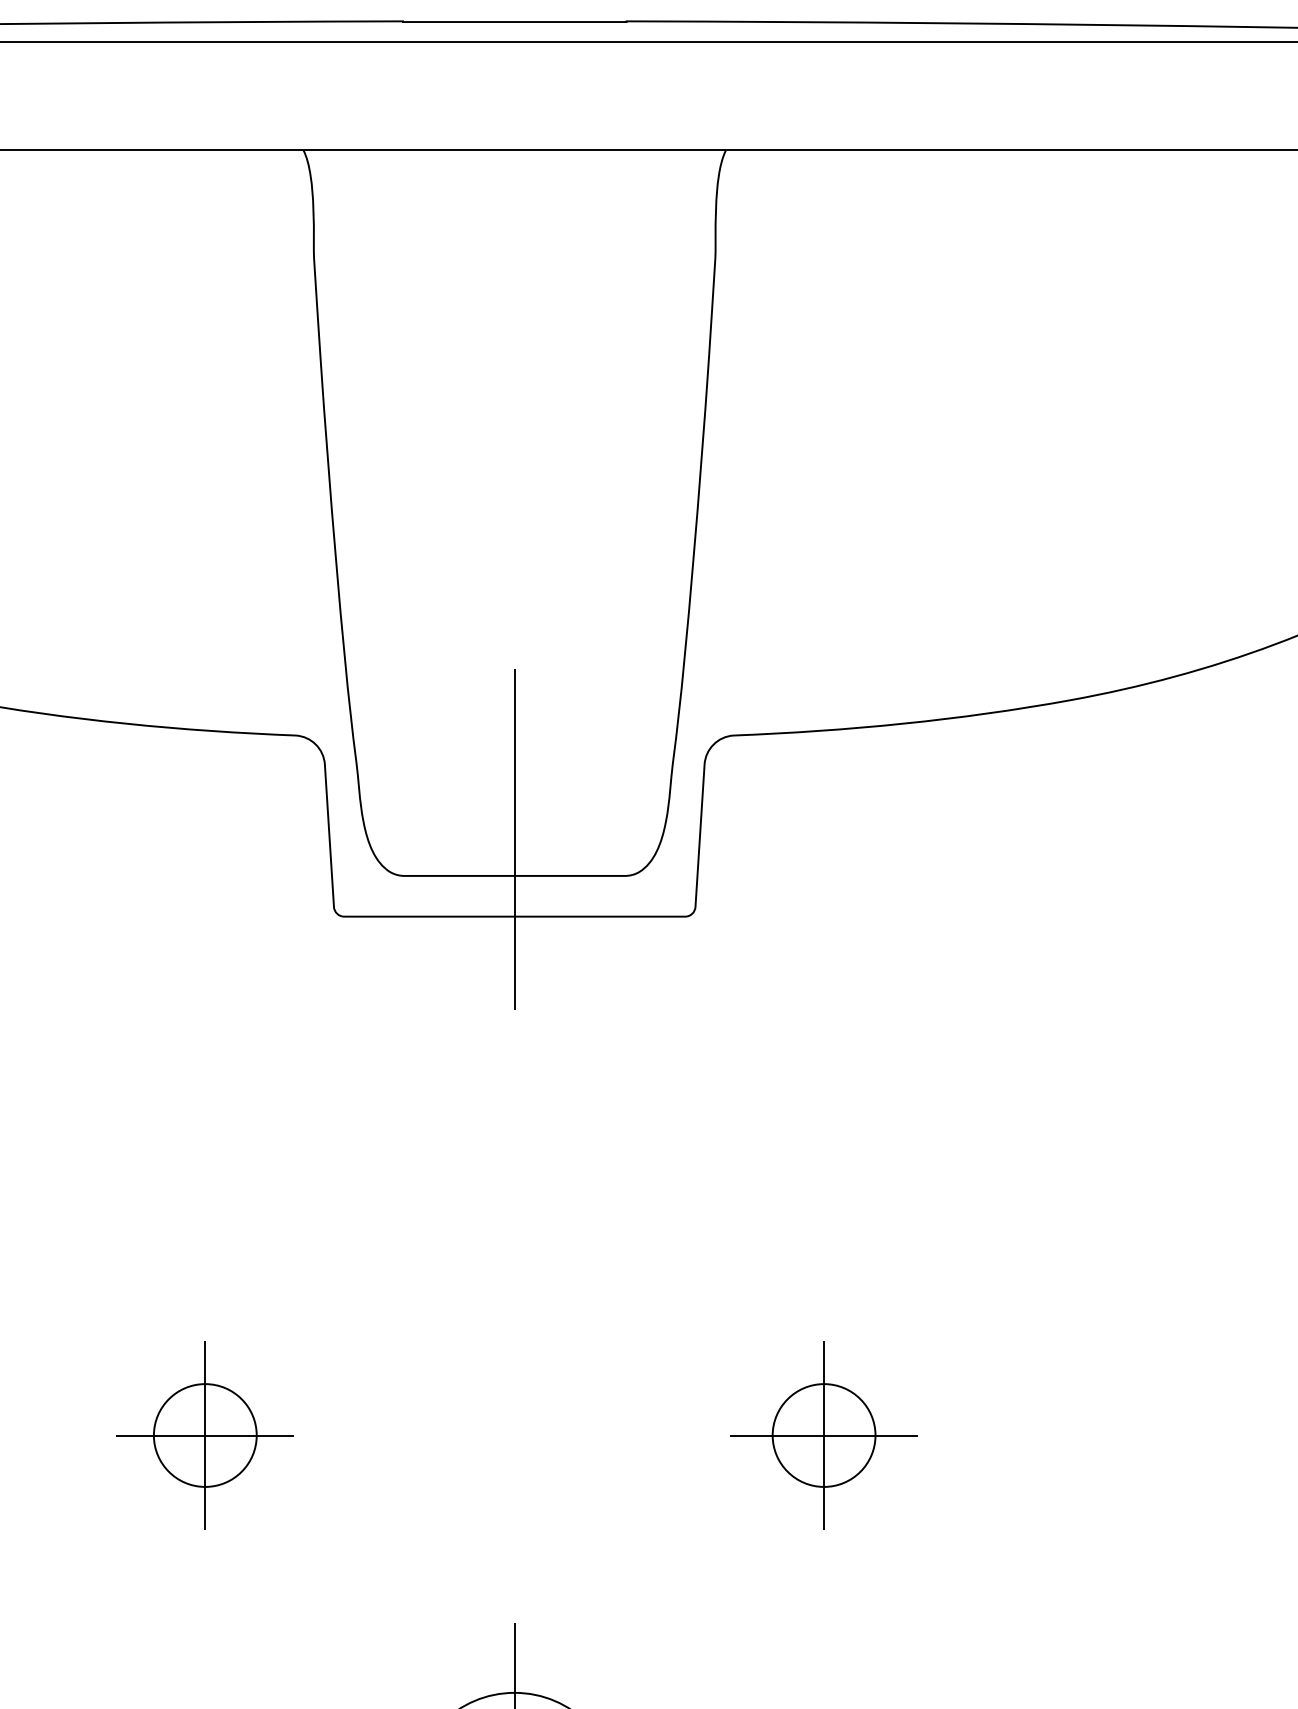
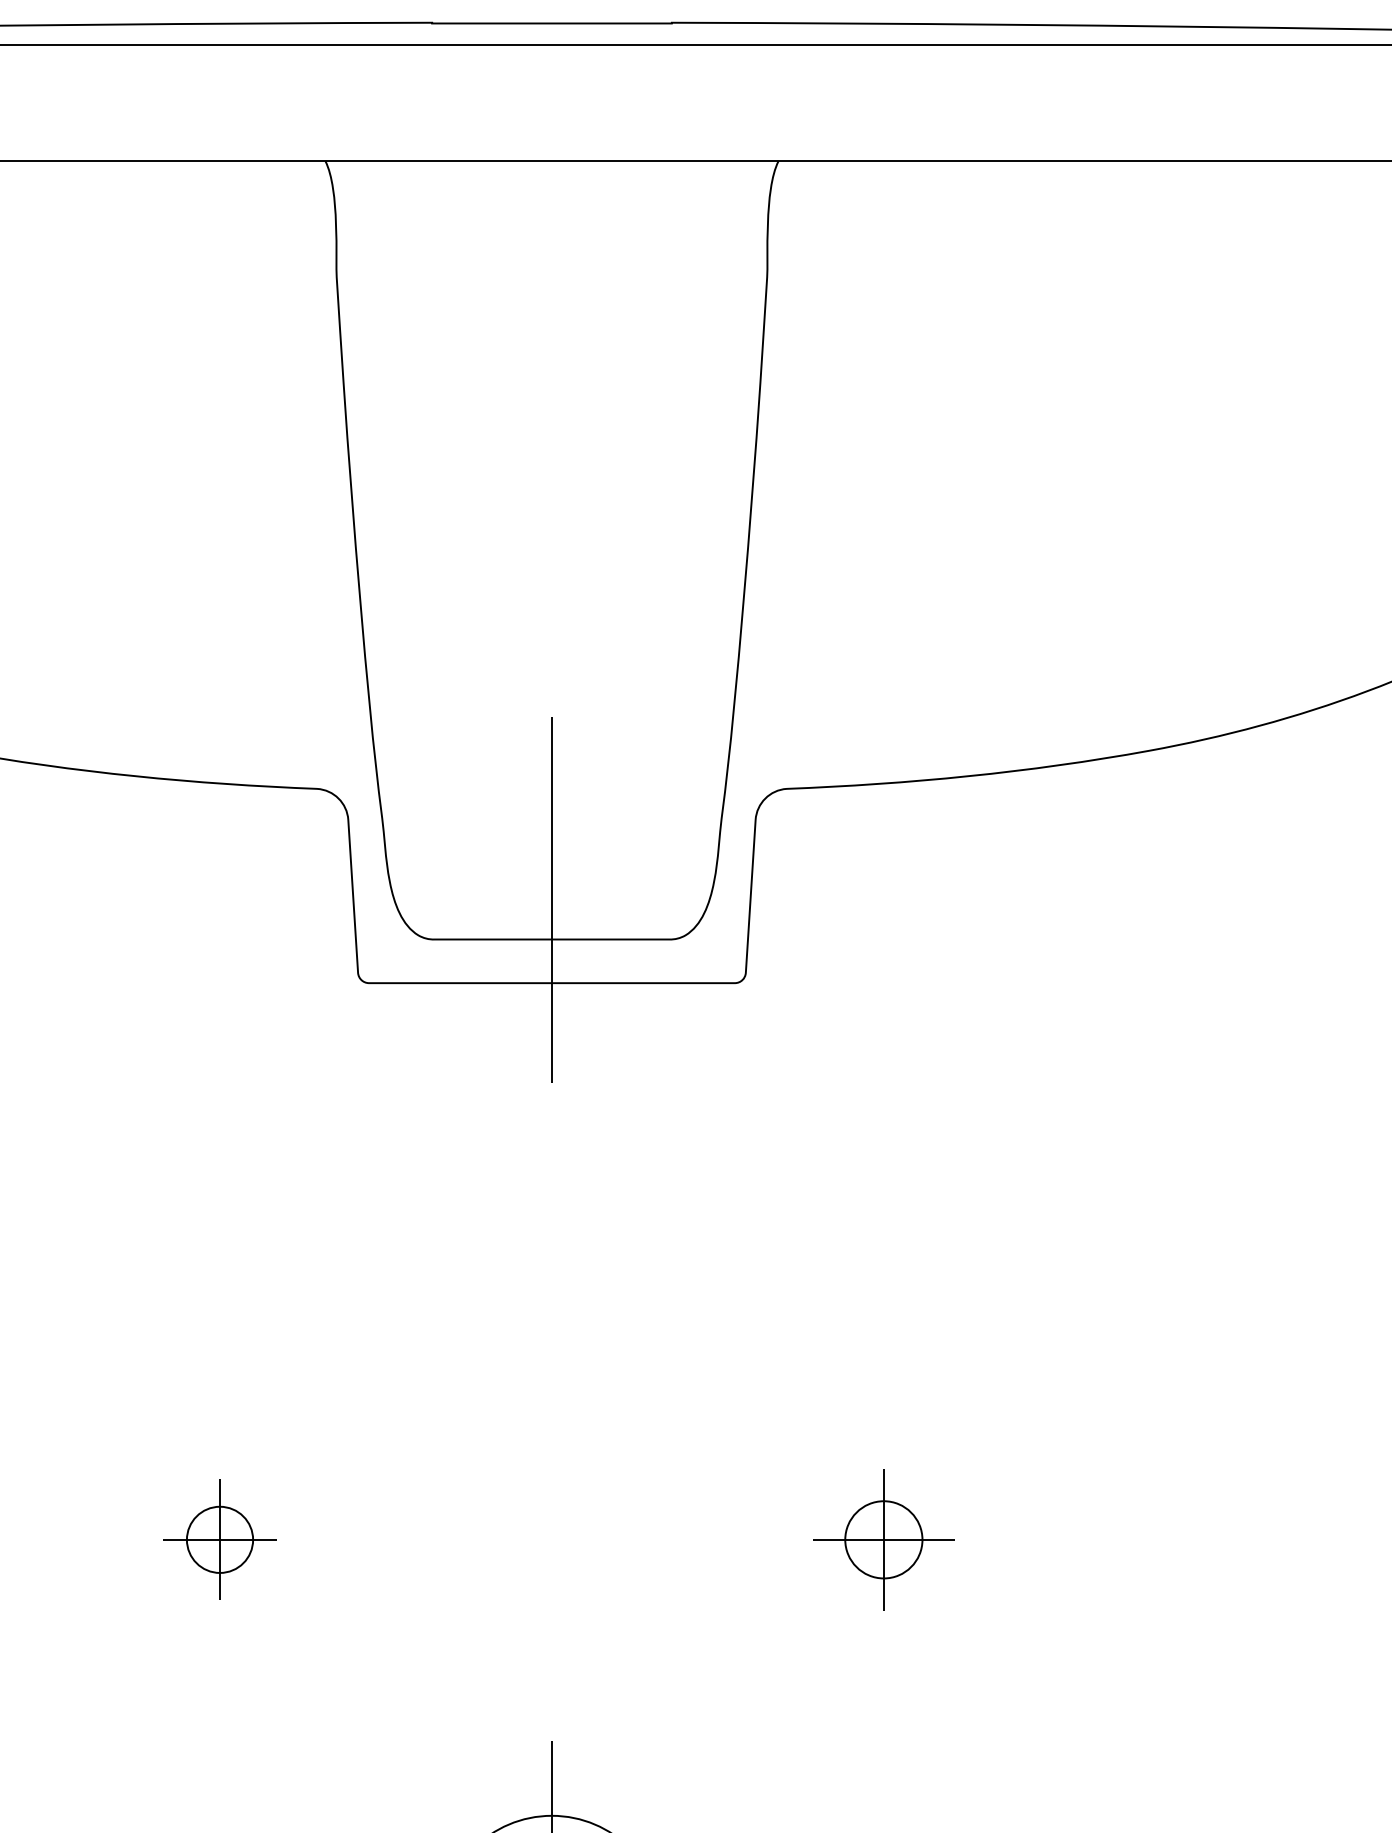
part: (204, 1435) -> (219, 1539), size x0.6
part: (823, 1435) -> (883, 1539), size x0.7

